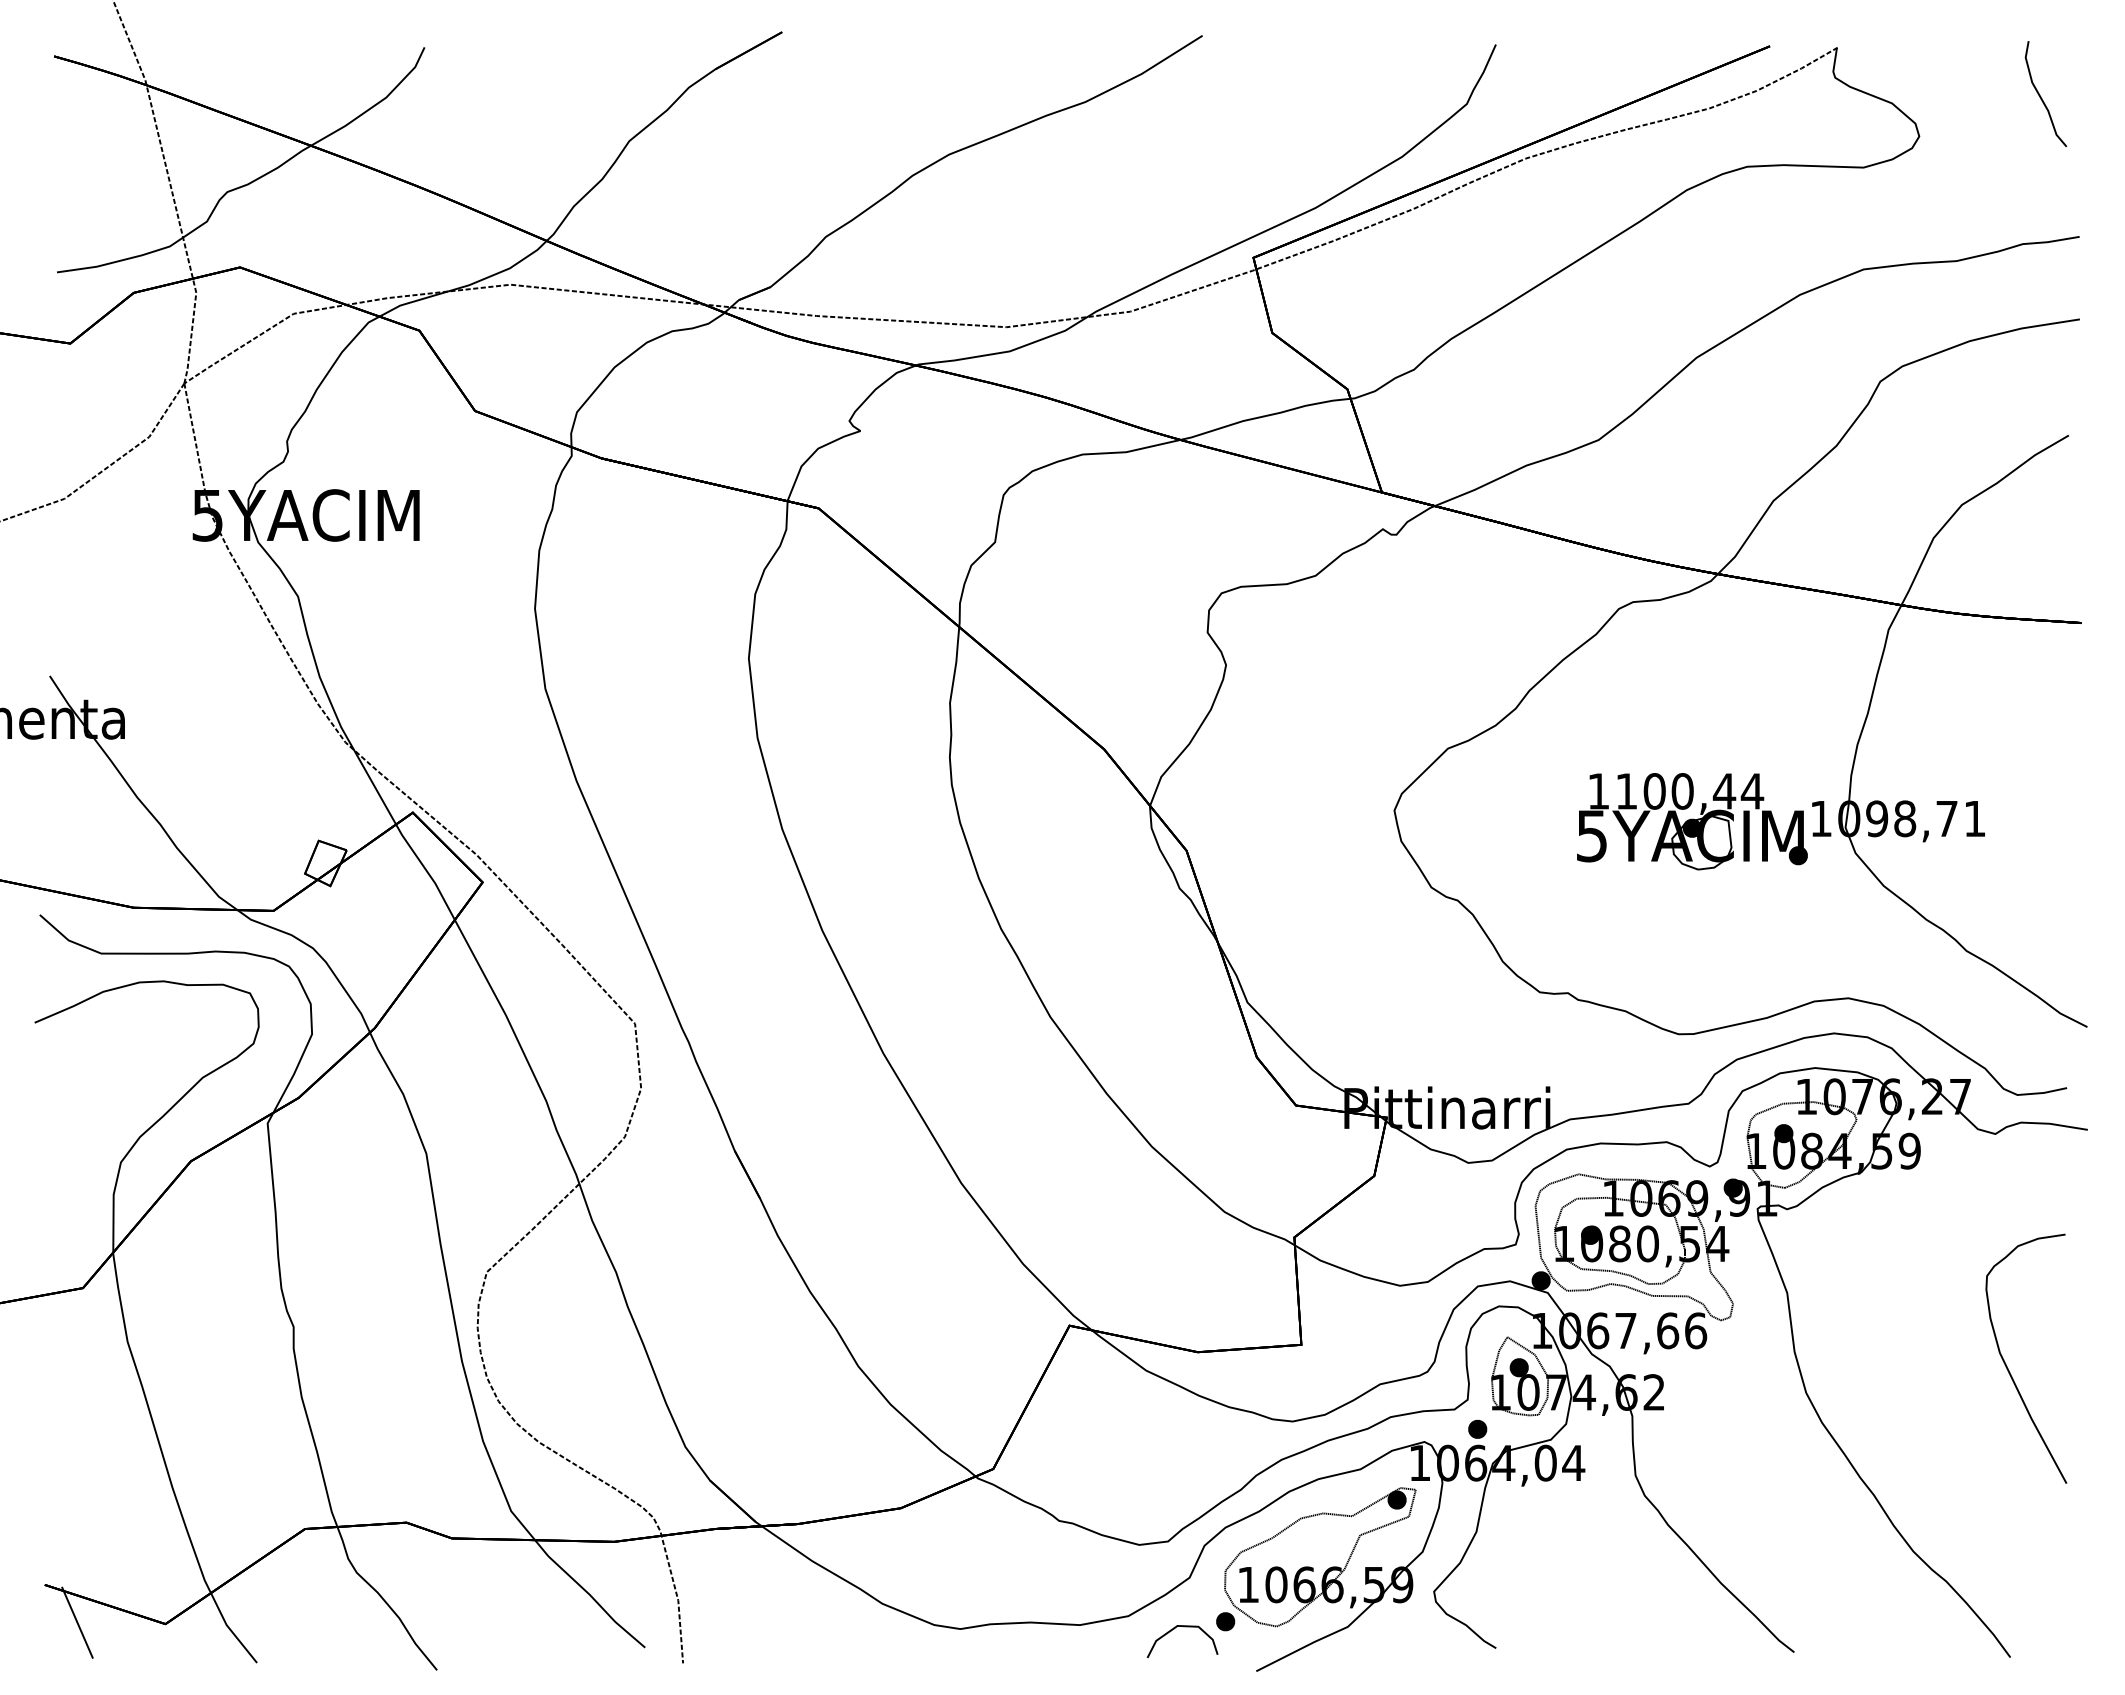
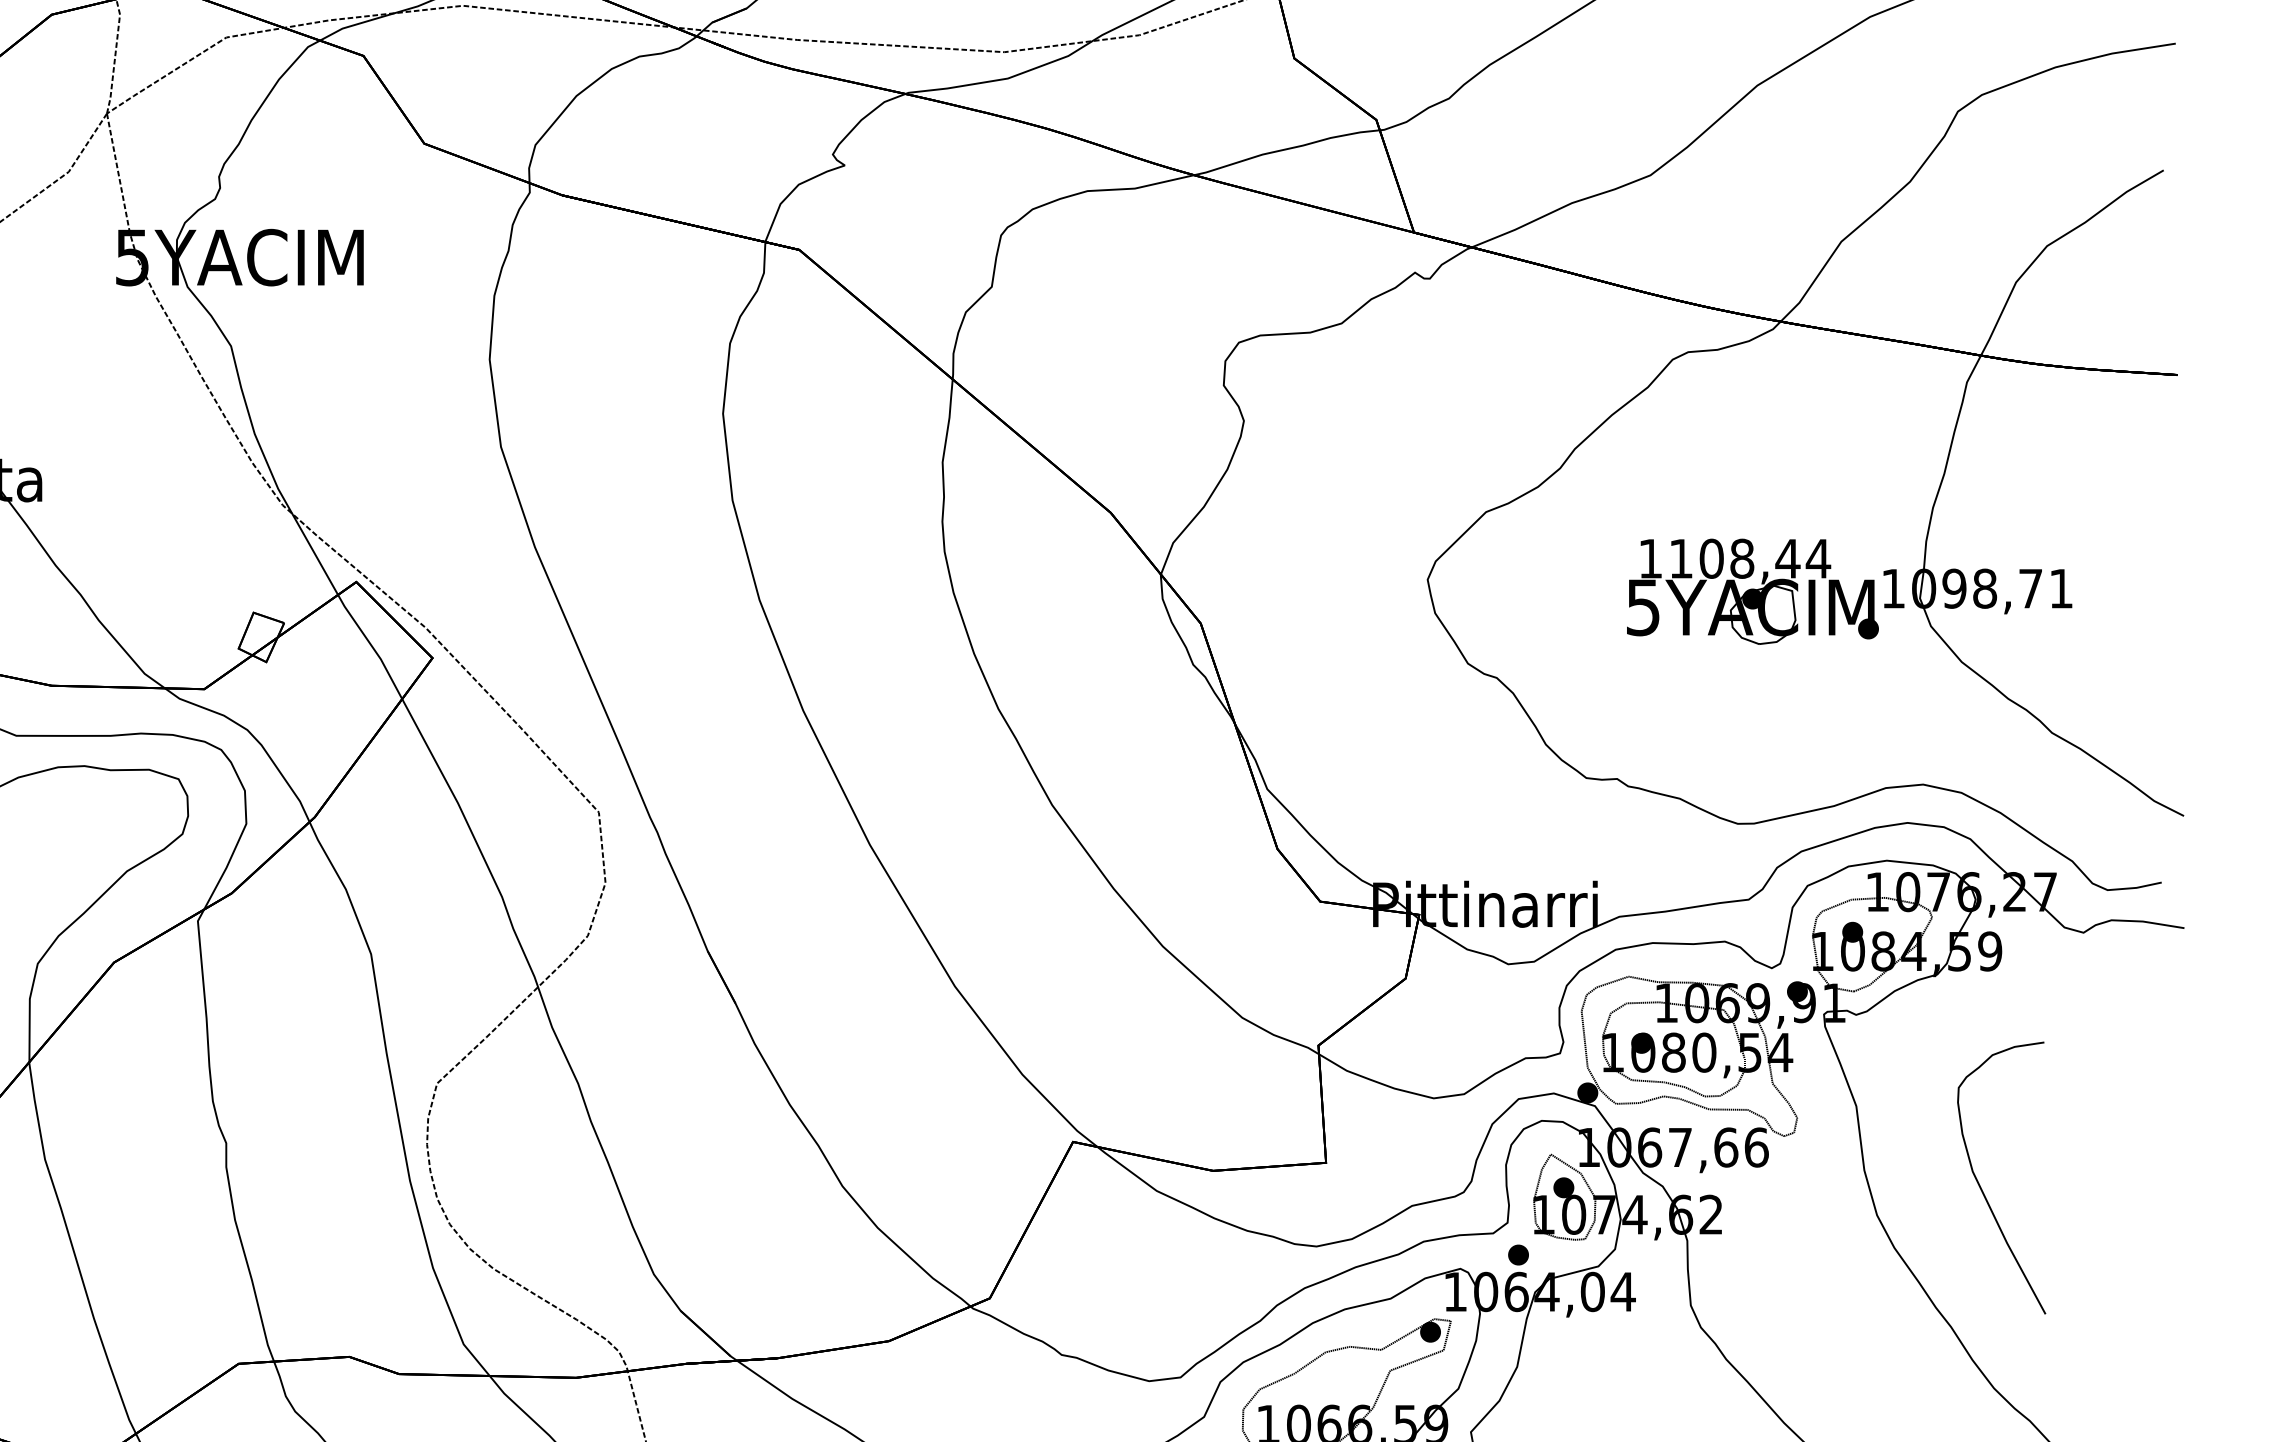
text: (1682, 791) -> (1742, 558), 1100,44 -> 1108,44
curve: (2008, 1368) -> (1982, 1188), moved

